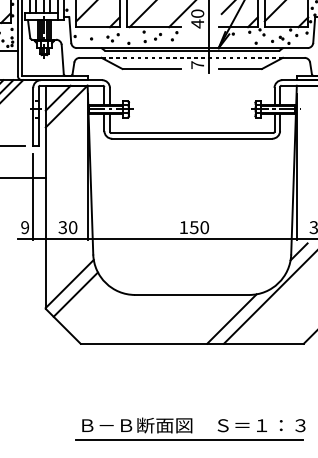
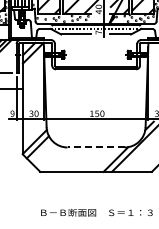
line: (192, 294) -> (96, 147), solid -> dashed
line: (188, 438) -> (94, 219), removed

